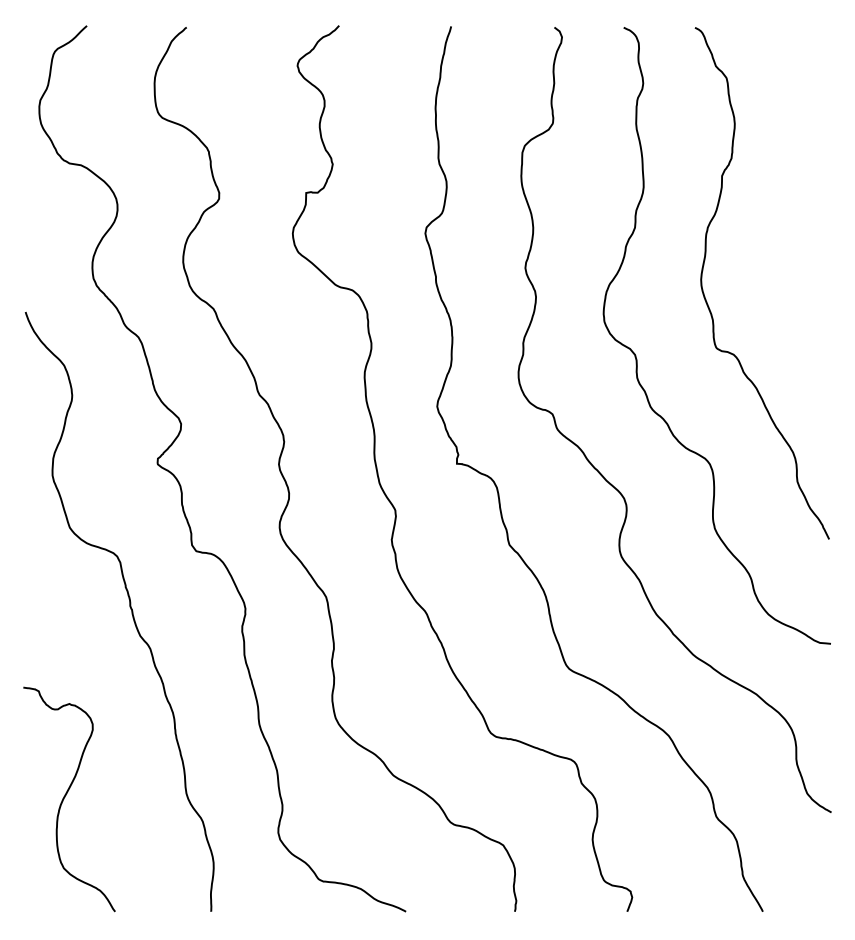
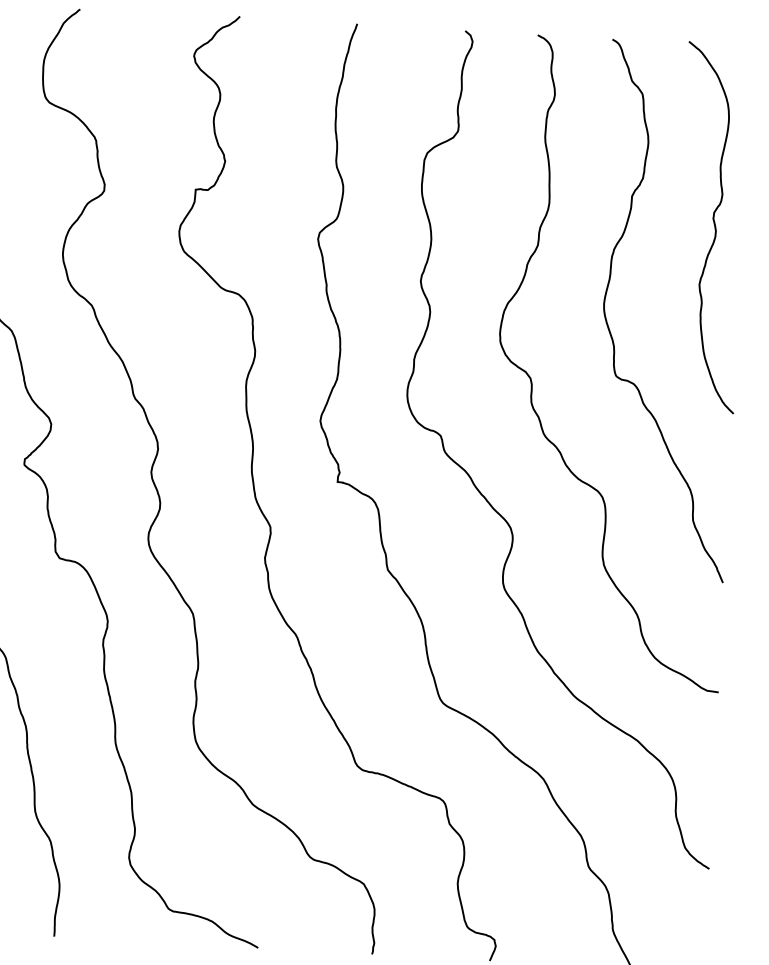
curve: (801, 199) -> (713, 225), added

